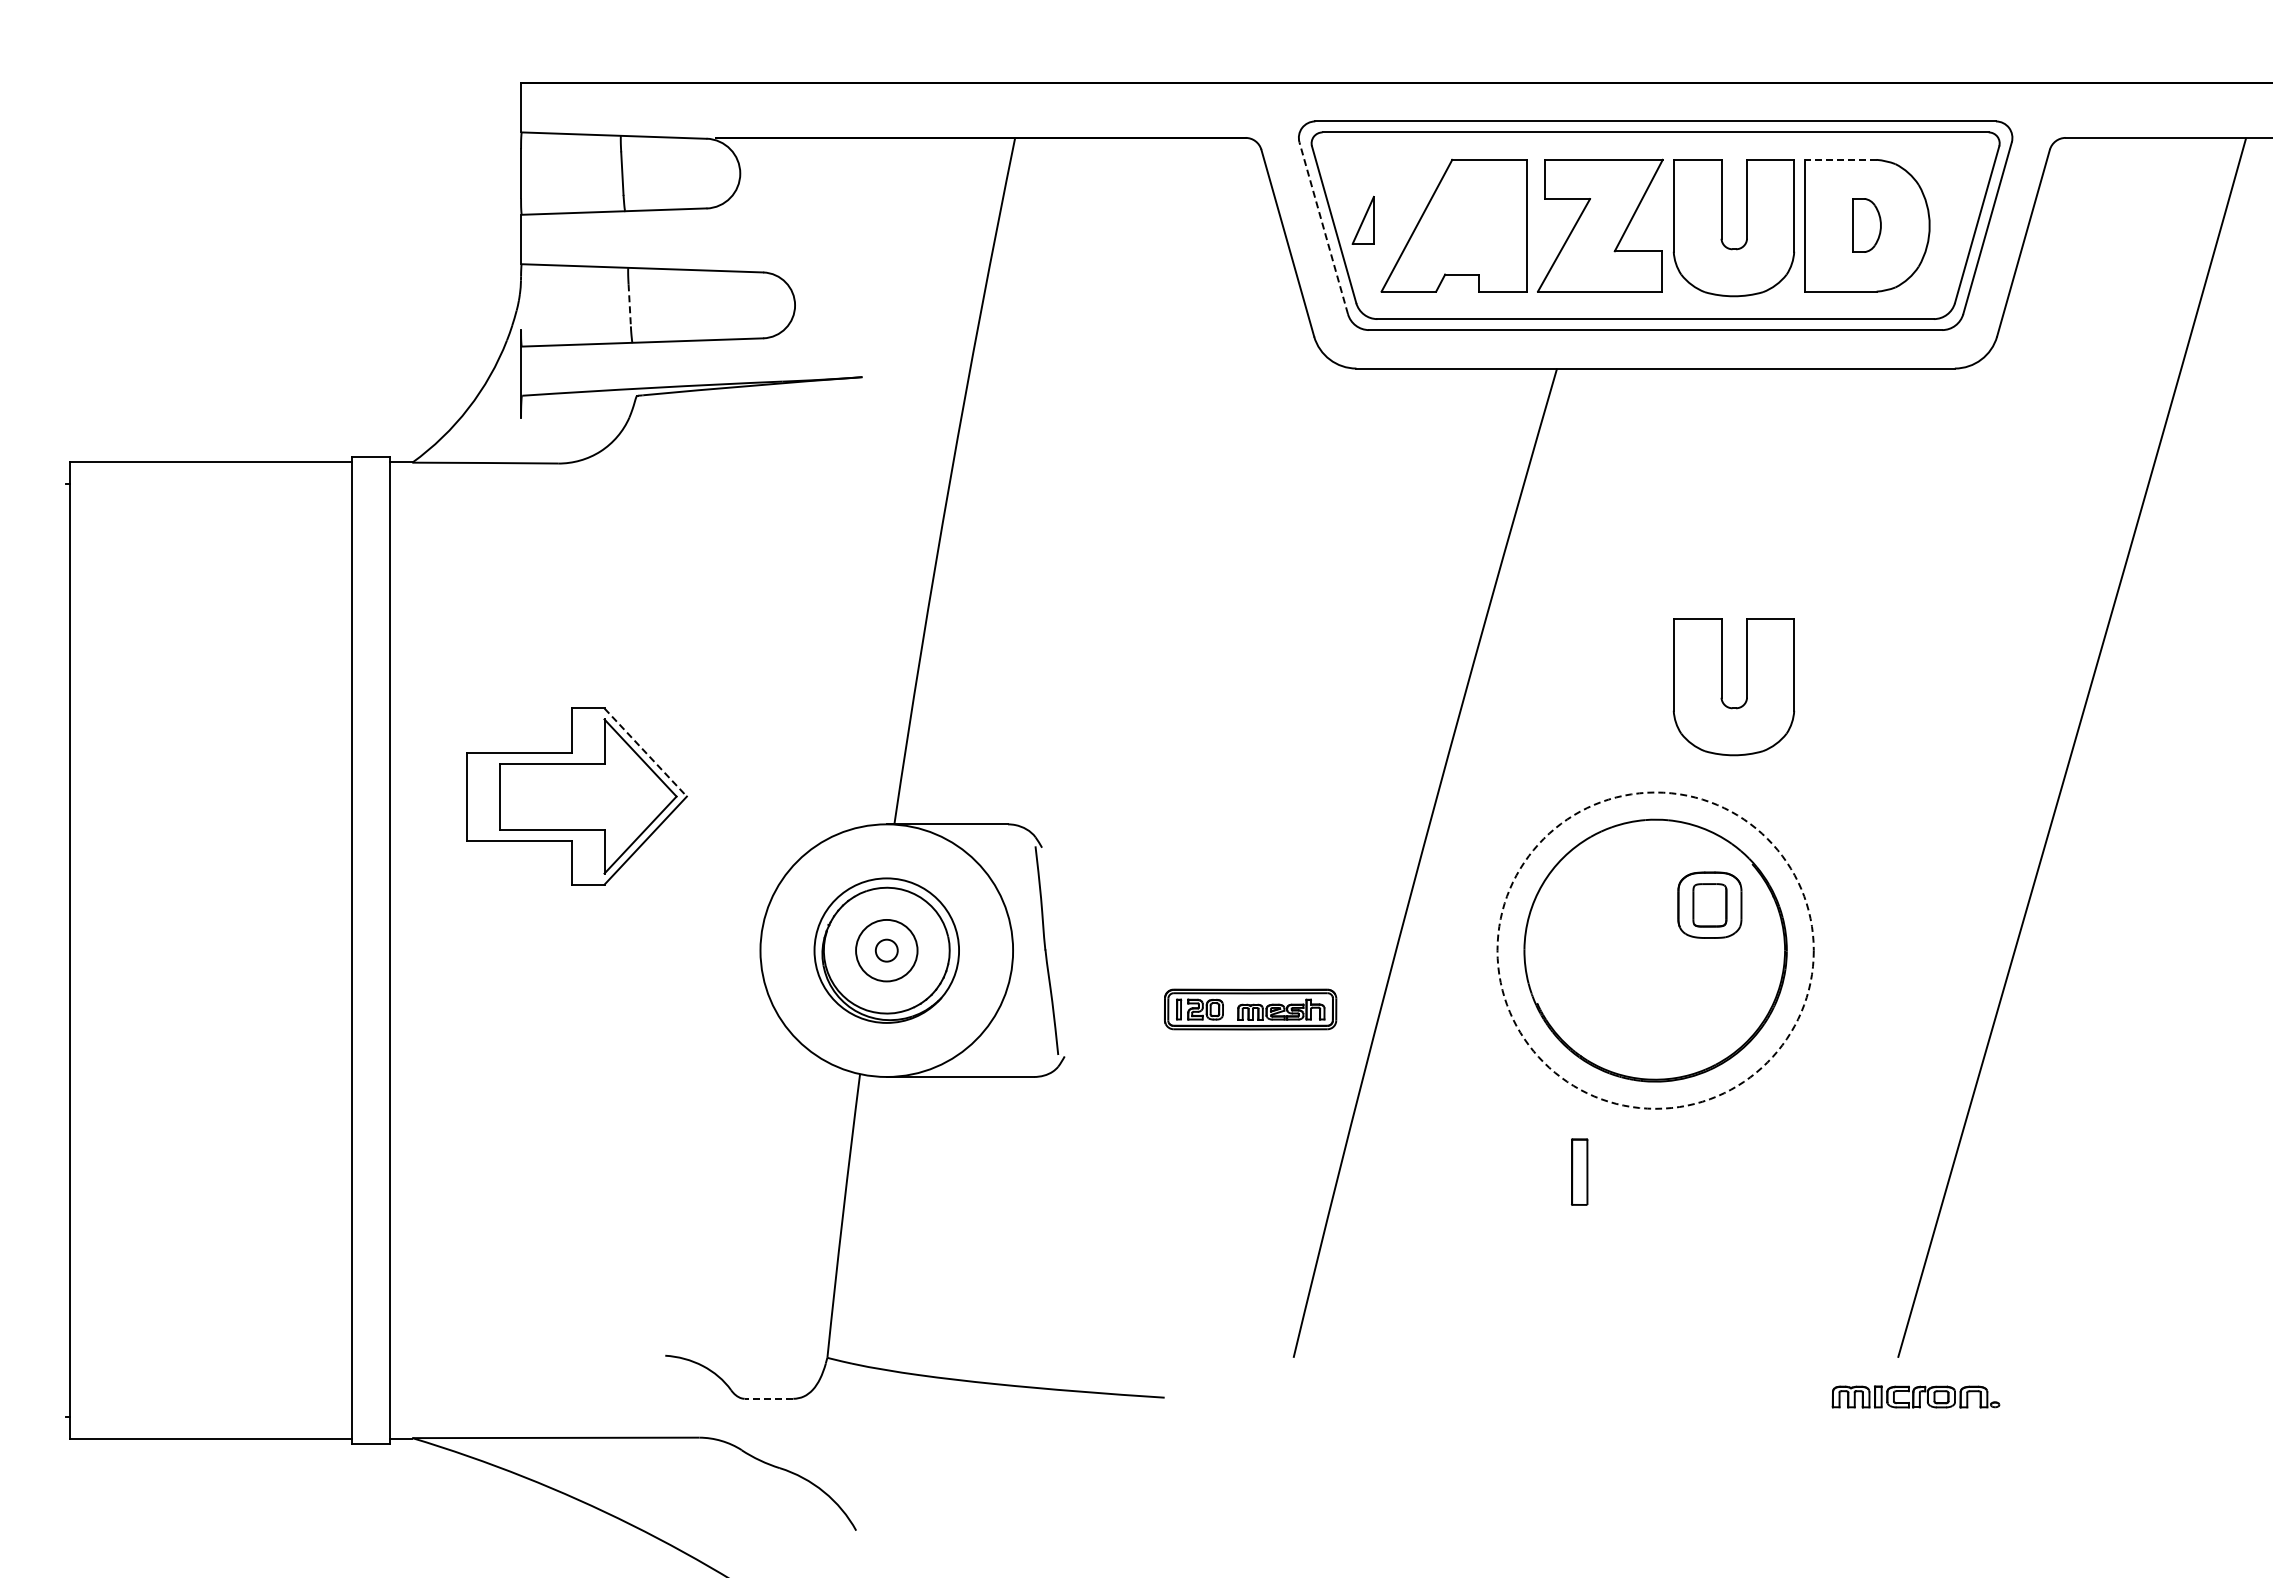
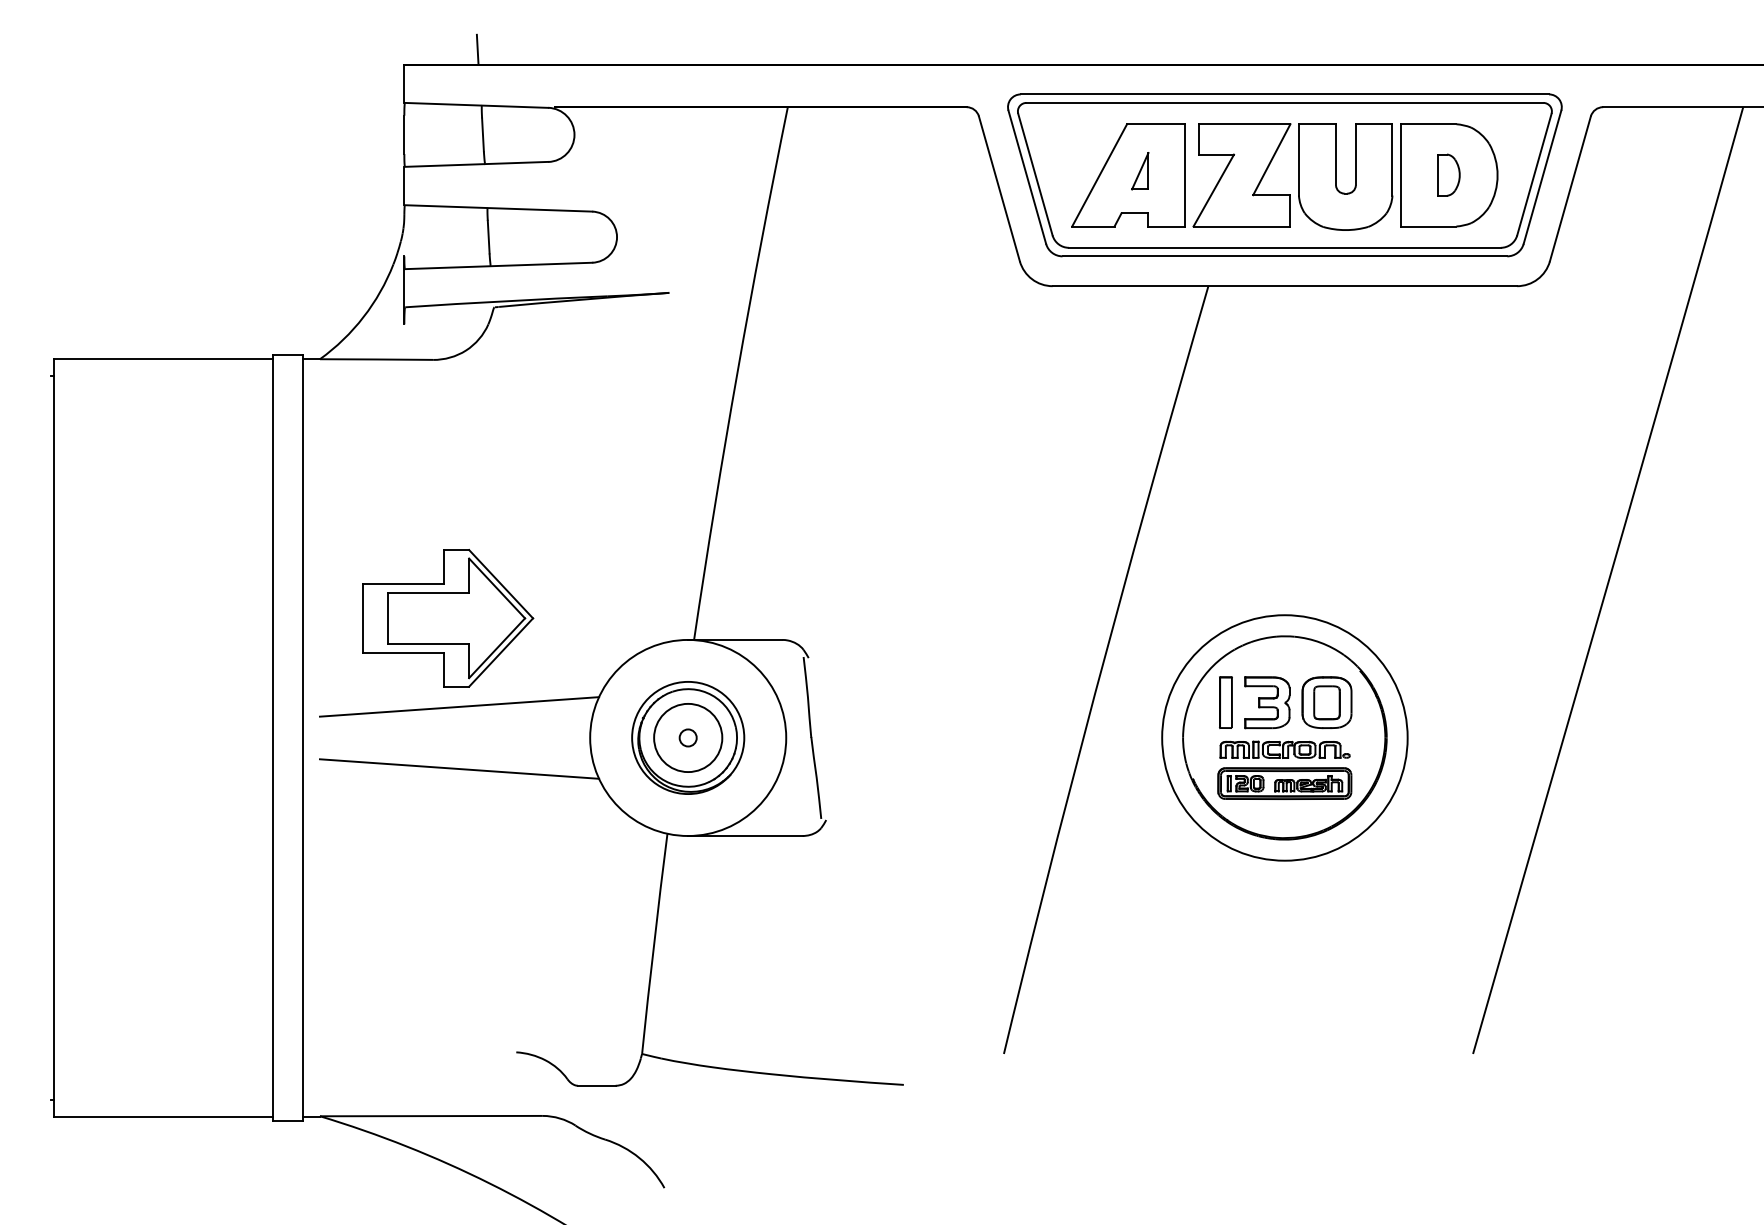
line: (615, 63) -> (477, 49), added
line: (1840, 159) -> (1428, 123), dashed -> solid
part: (1362, 219) -> (1139, 170), moved
line: (1323, 227) -> (1027, 176), dashed -> solid
line: (629, 305) -> (488, 237), dashed -> solid
part: (1722, 687) -> (1336, 533), removed
line: (646, 752) -> (501, 584), dashed -> solid
part: (1632, 904) -> (1266, 702), added
line: (592, 910) -> (459, 706), added
circle: (886, 950) -> (687, 737), size x1.43
circle: (1655, 950) -> (1284, 737), dashed -> solid
line: (592, 990) -> (459, 768), added
part: (1250, 1009) -> (1284, 783), moved
part: (1579, 1171) -> (1225, 702), moved
part: (1915, 1396) -> (1284, 749), moved
line: (768, 1398) -> (596, 1085), dashed -> solid

